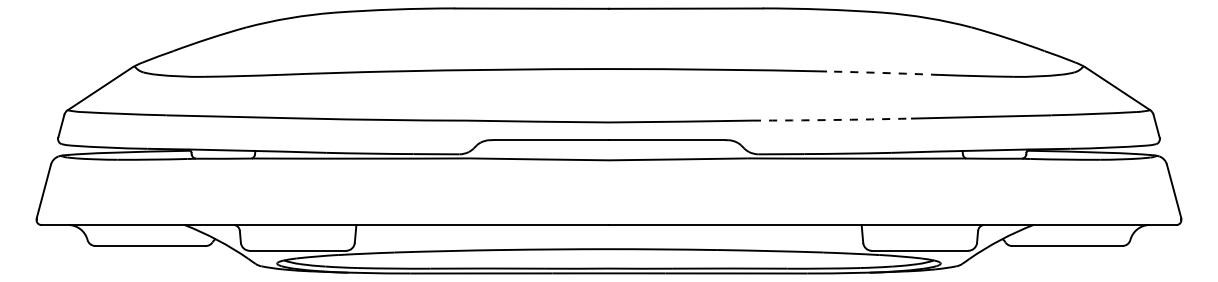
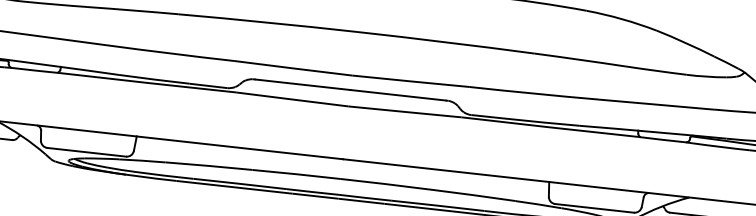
arc: (883, 72) -> (580, 59), dashed -> solid
arc: (831, 120) -> (534, 94), dashed -> solid

